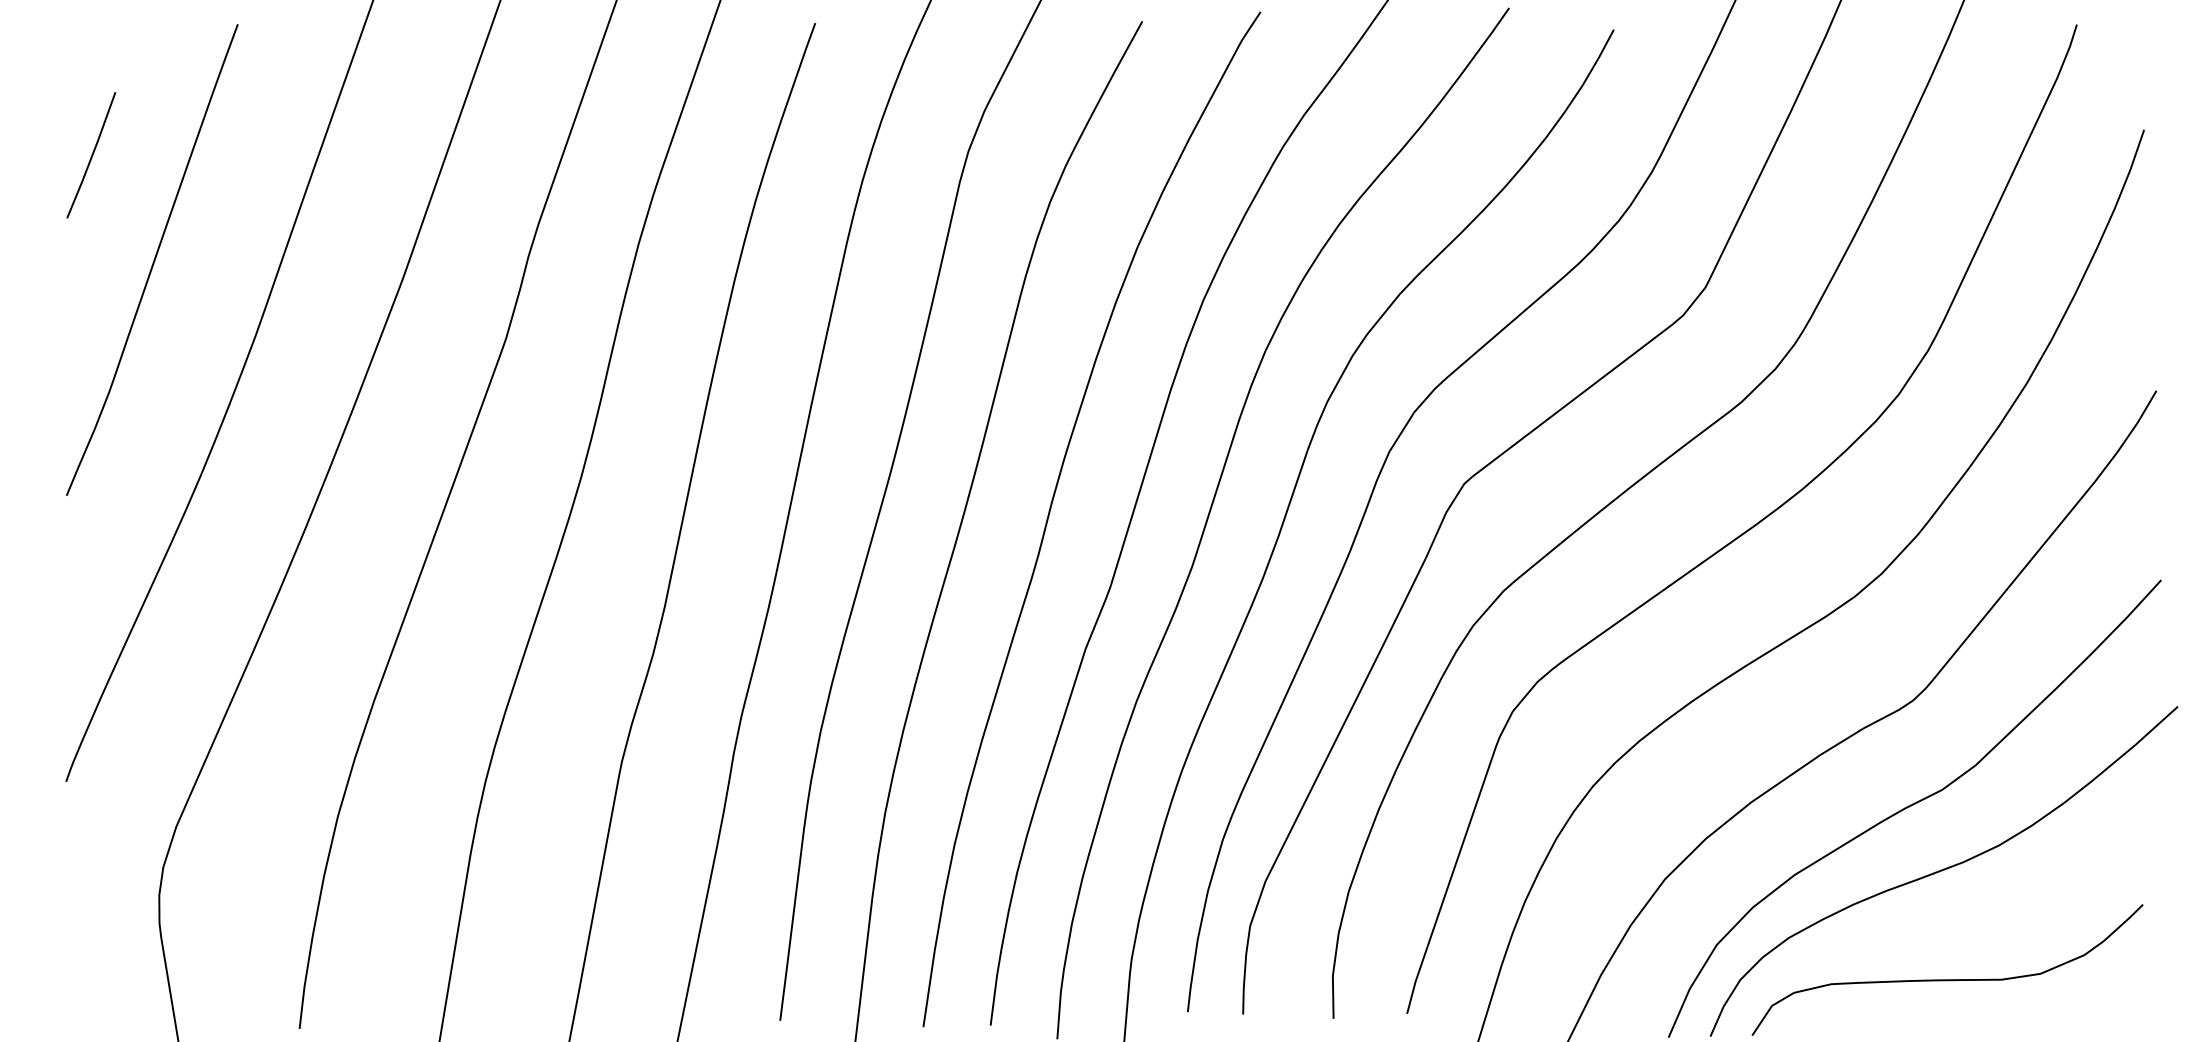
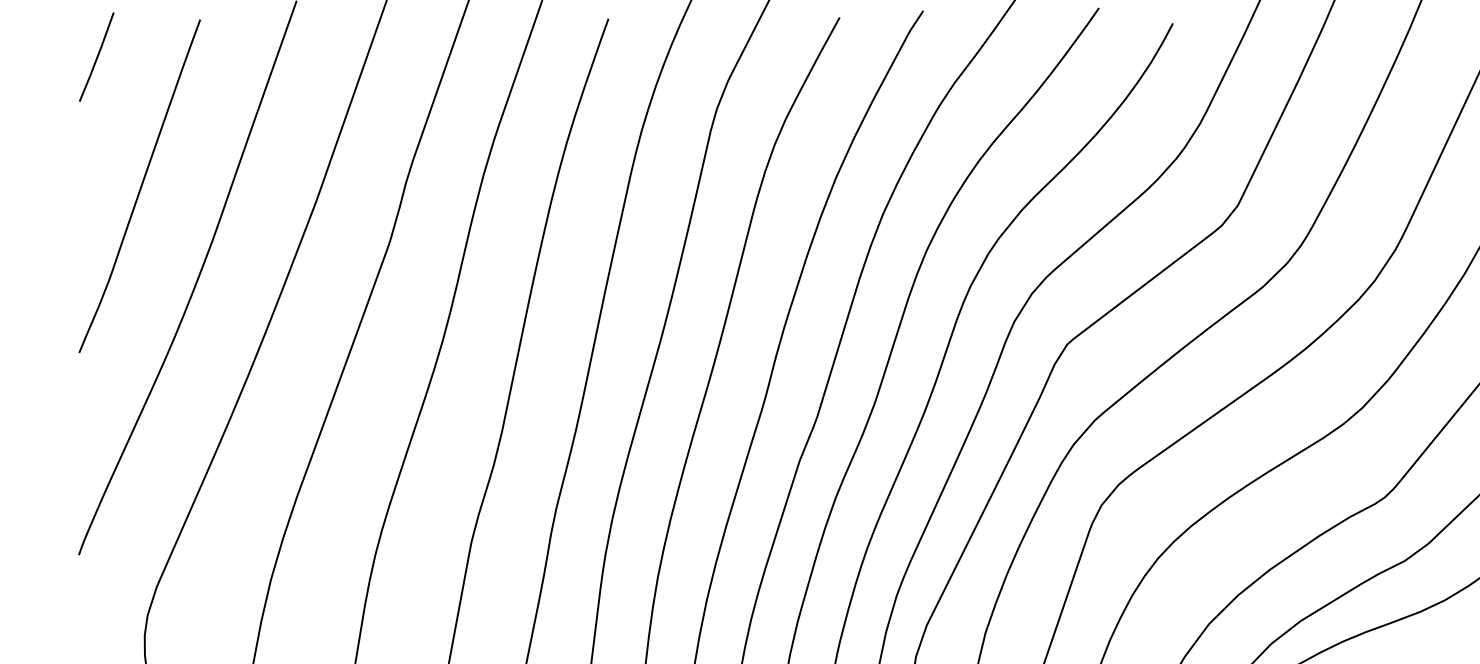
line: (91, 155) -> (96, 57), moved

